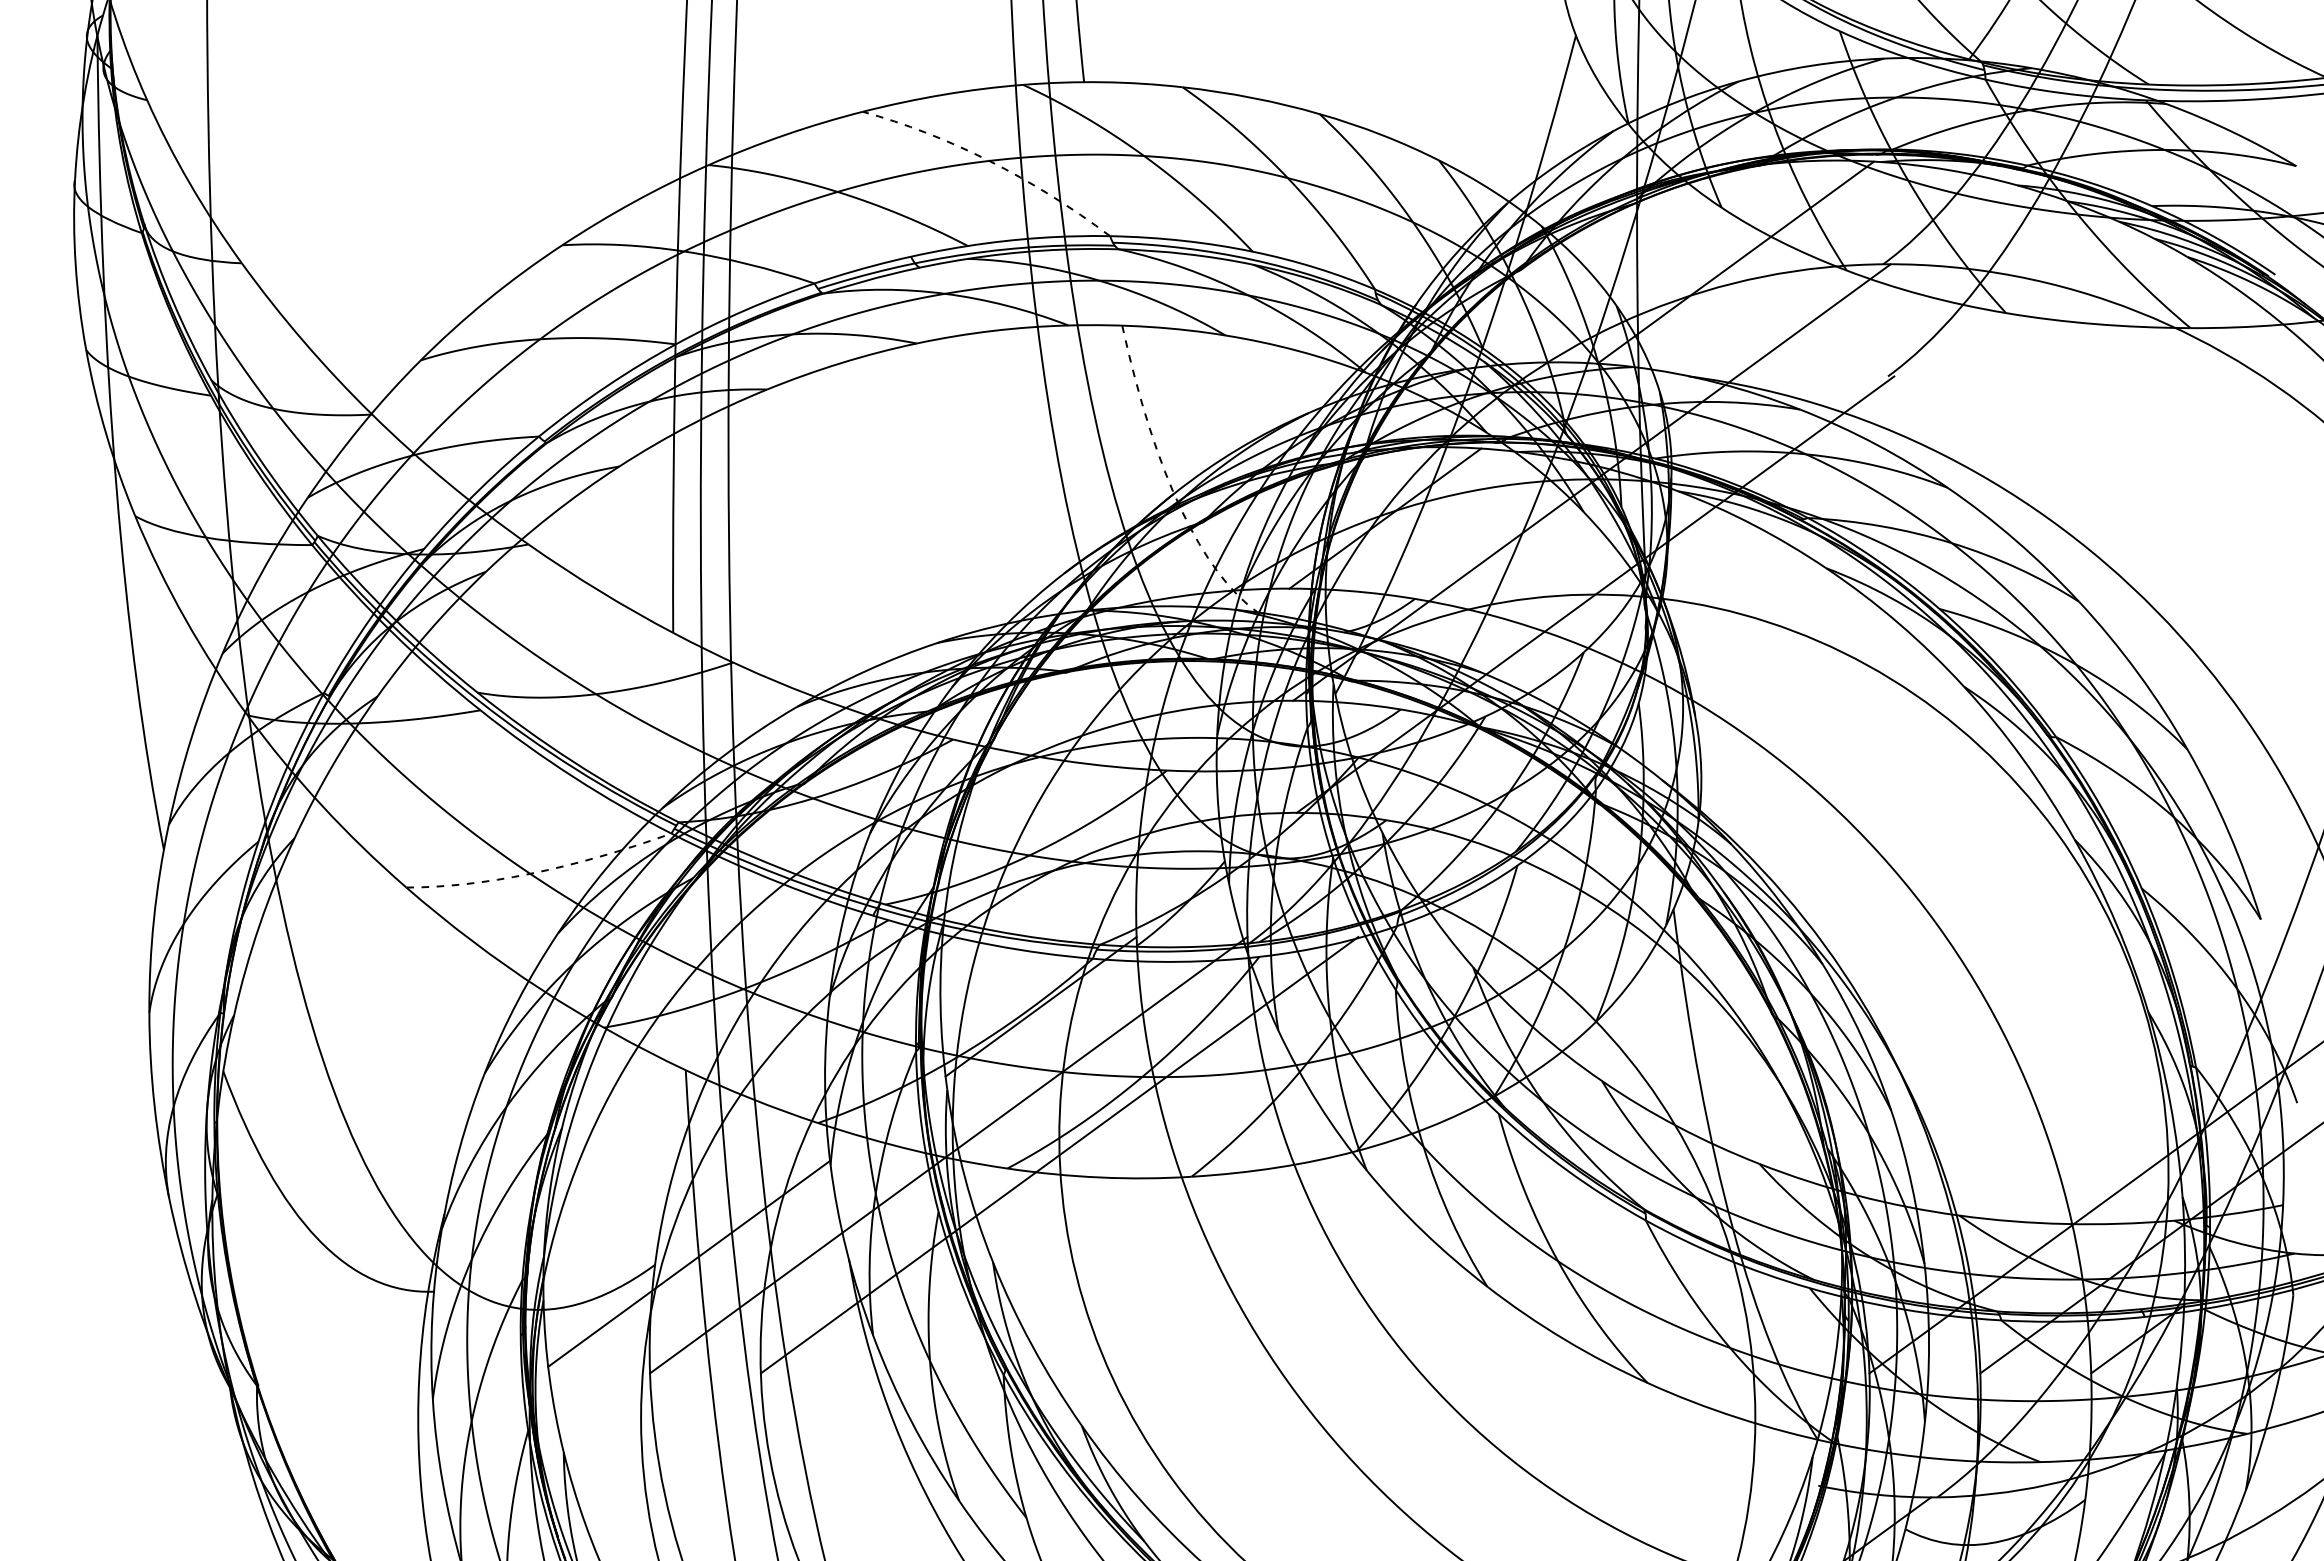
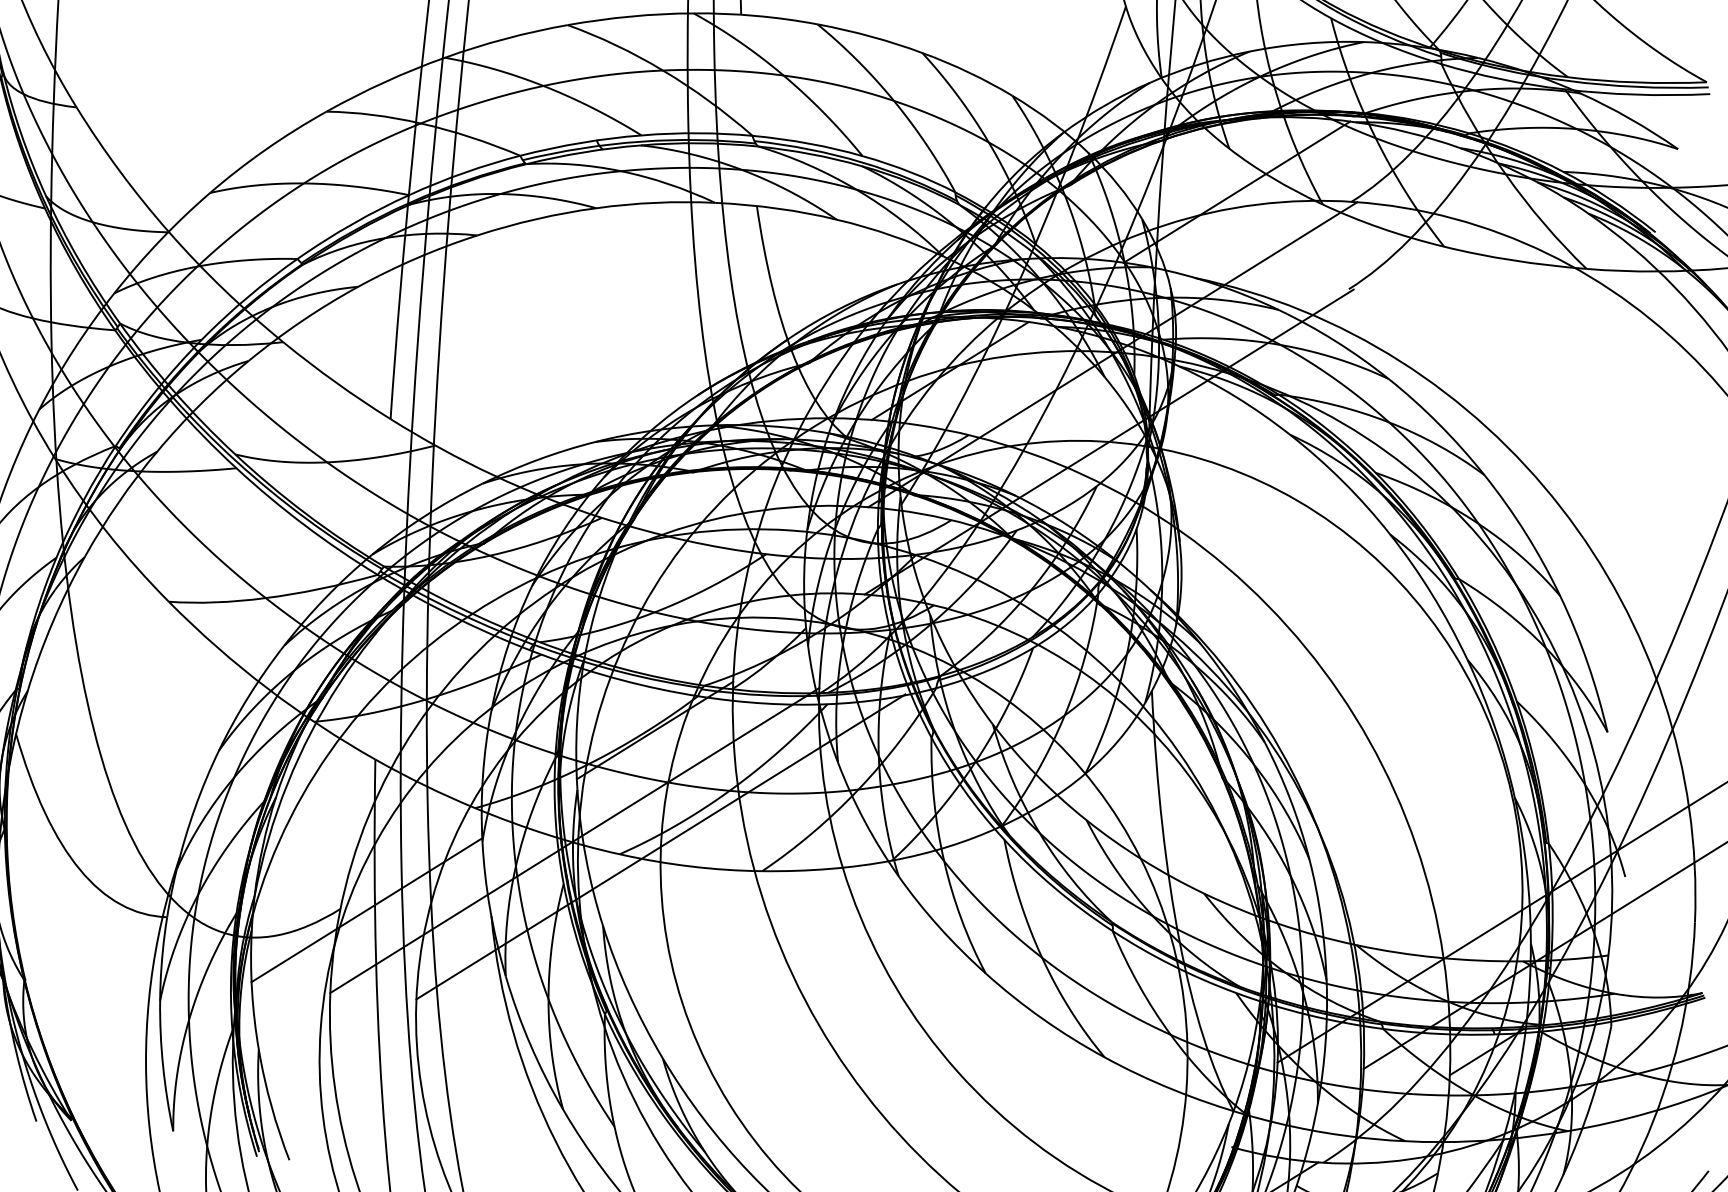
arc: (991, 161) -> (664, 71), dashed -> solid
arc: (1169, 483) -> (784, 331), dashed -> solid
arc: (540, 871) -> (273, 596), dashed -> solid

